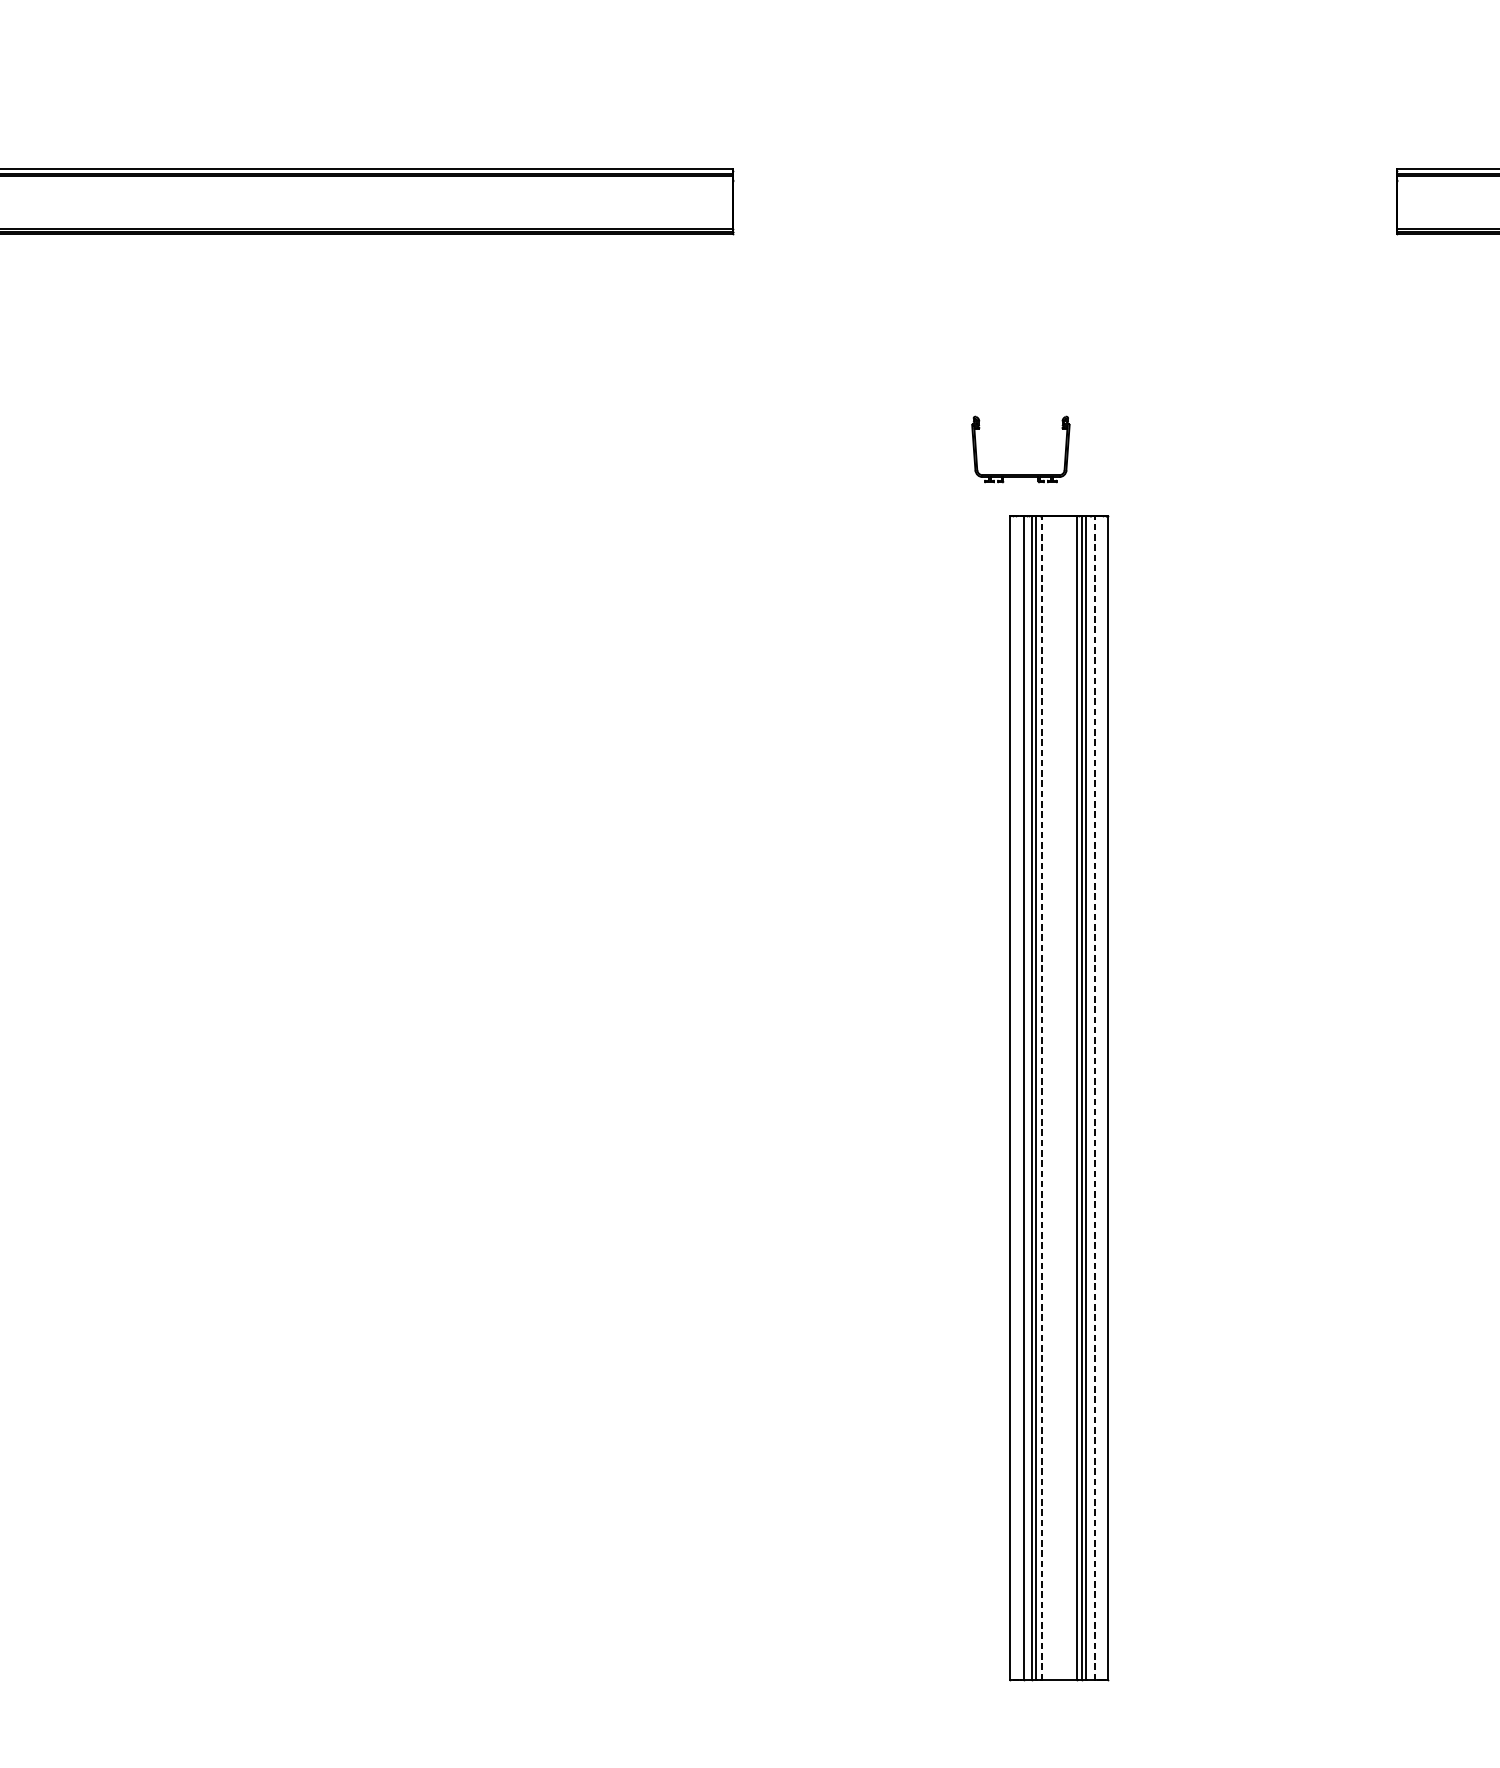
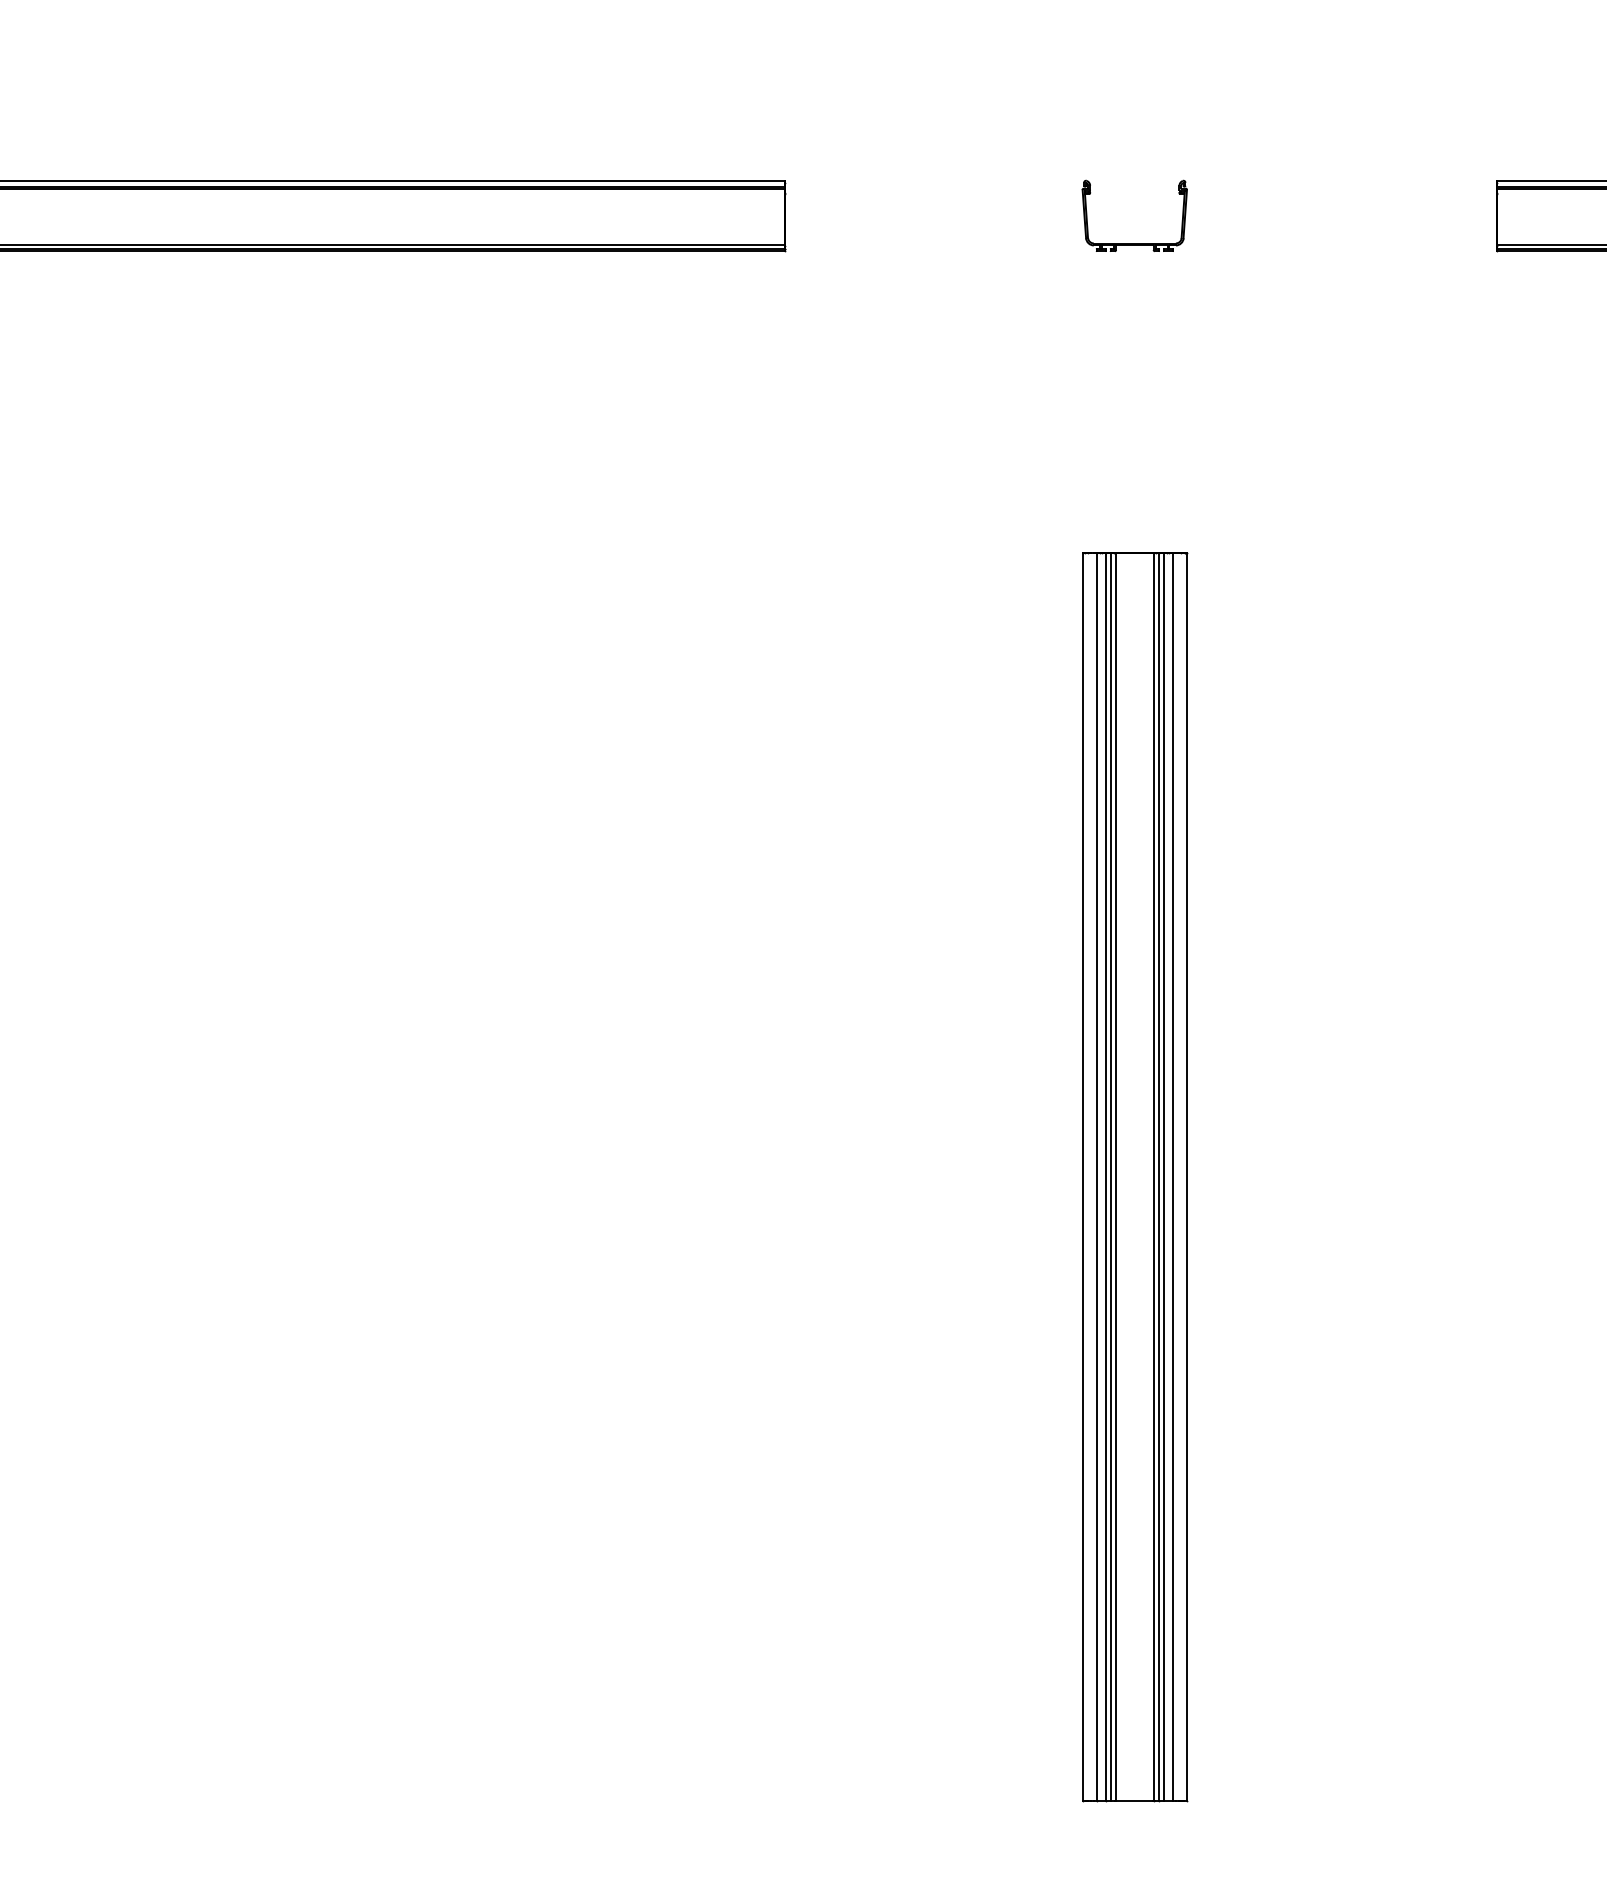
part: (1020, 475) -> (1134, 243), moved
line: (1042, 1098) -> (1116, 1177), dashed -> solid
line: (1095, 1098) -> (1173, 1177), dashed -> solid

